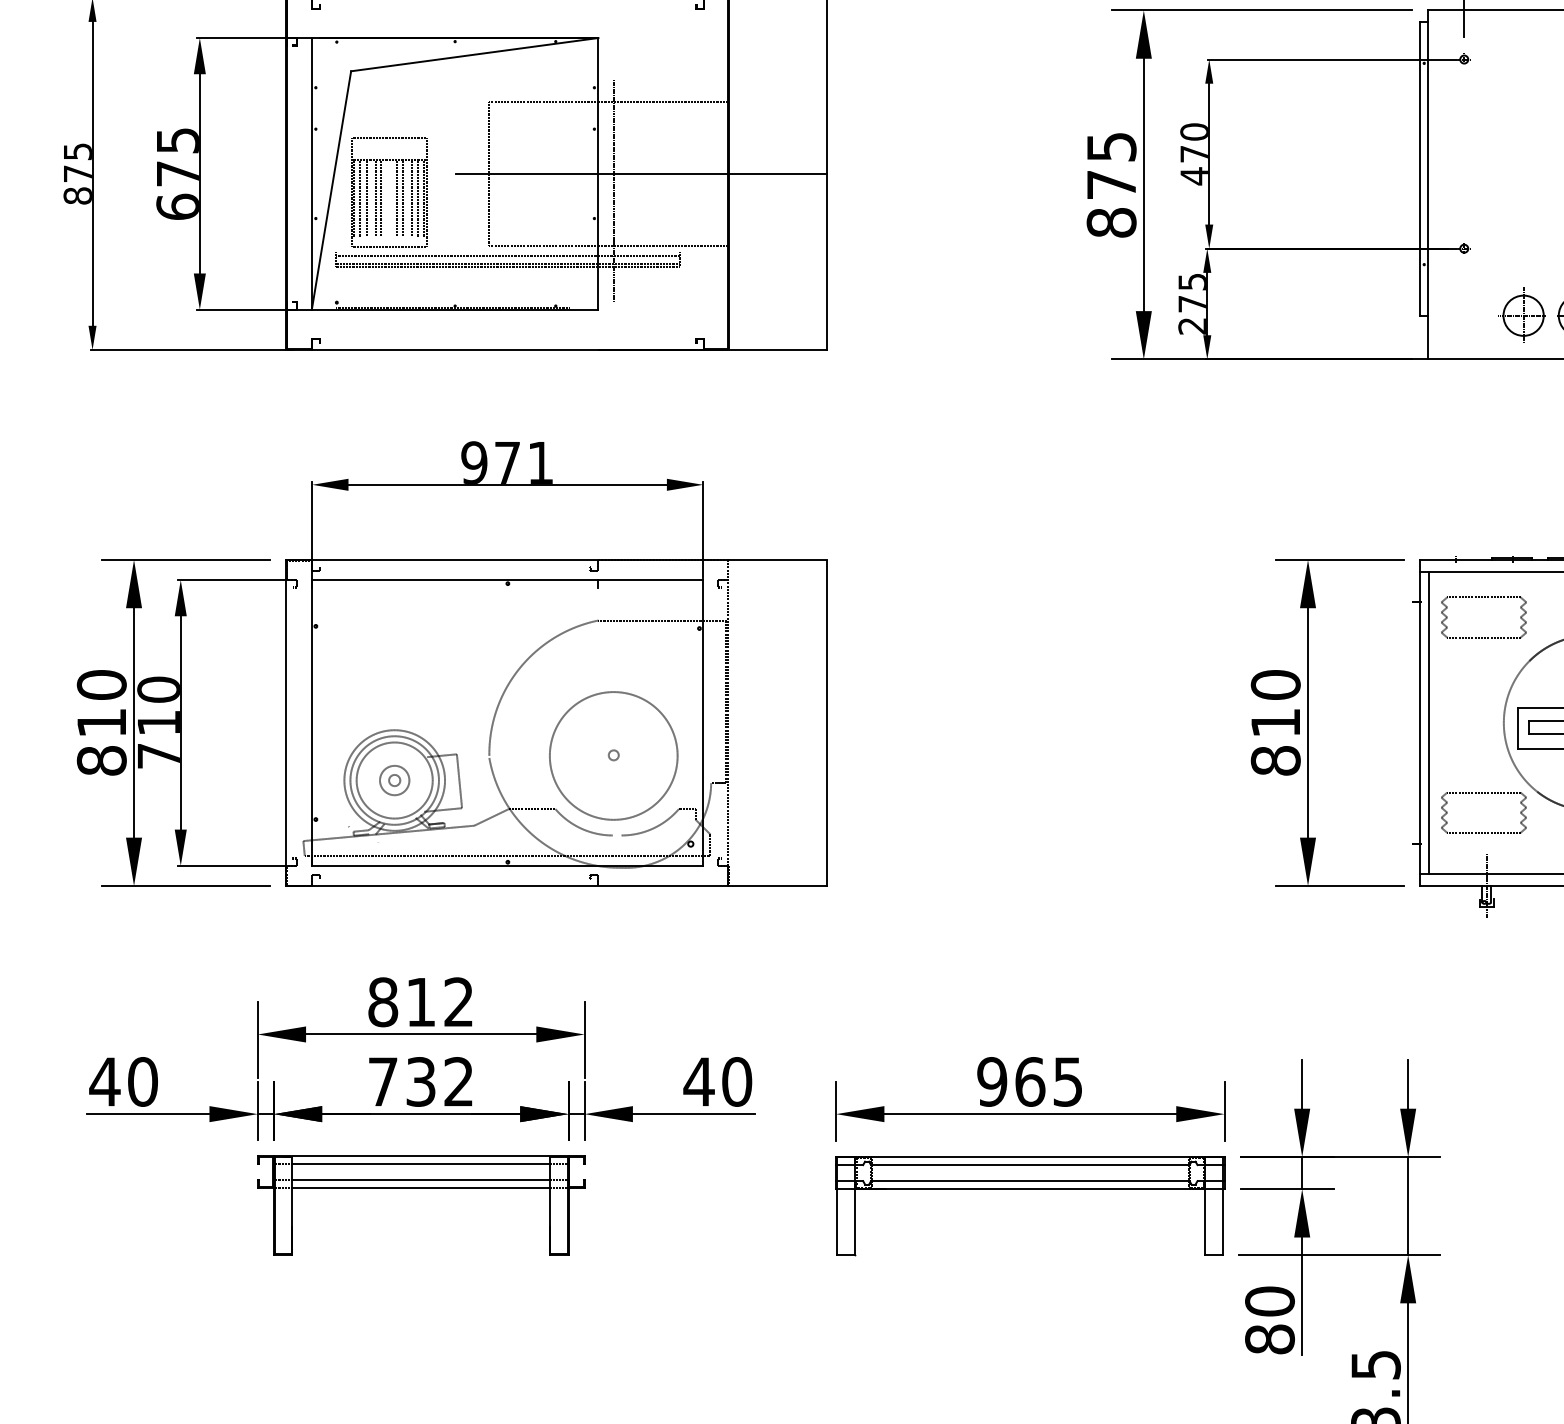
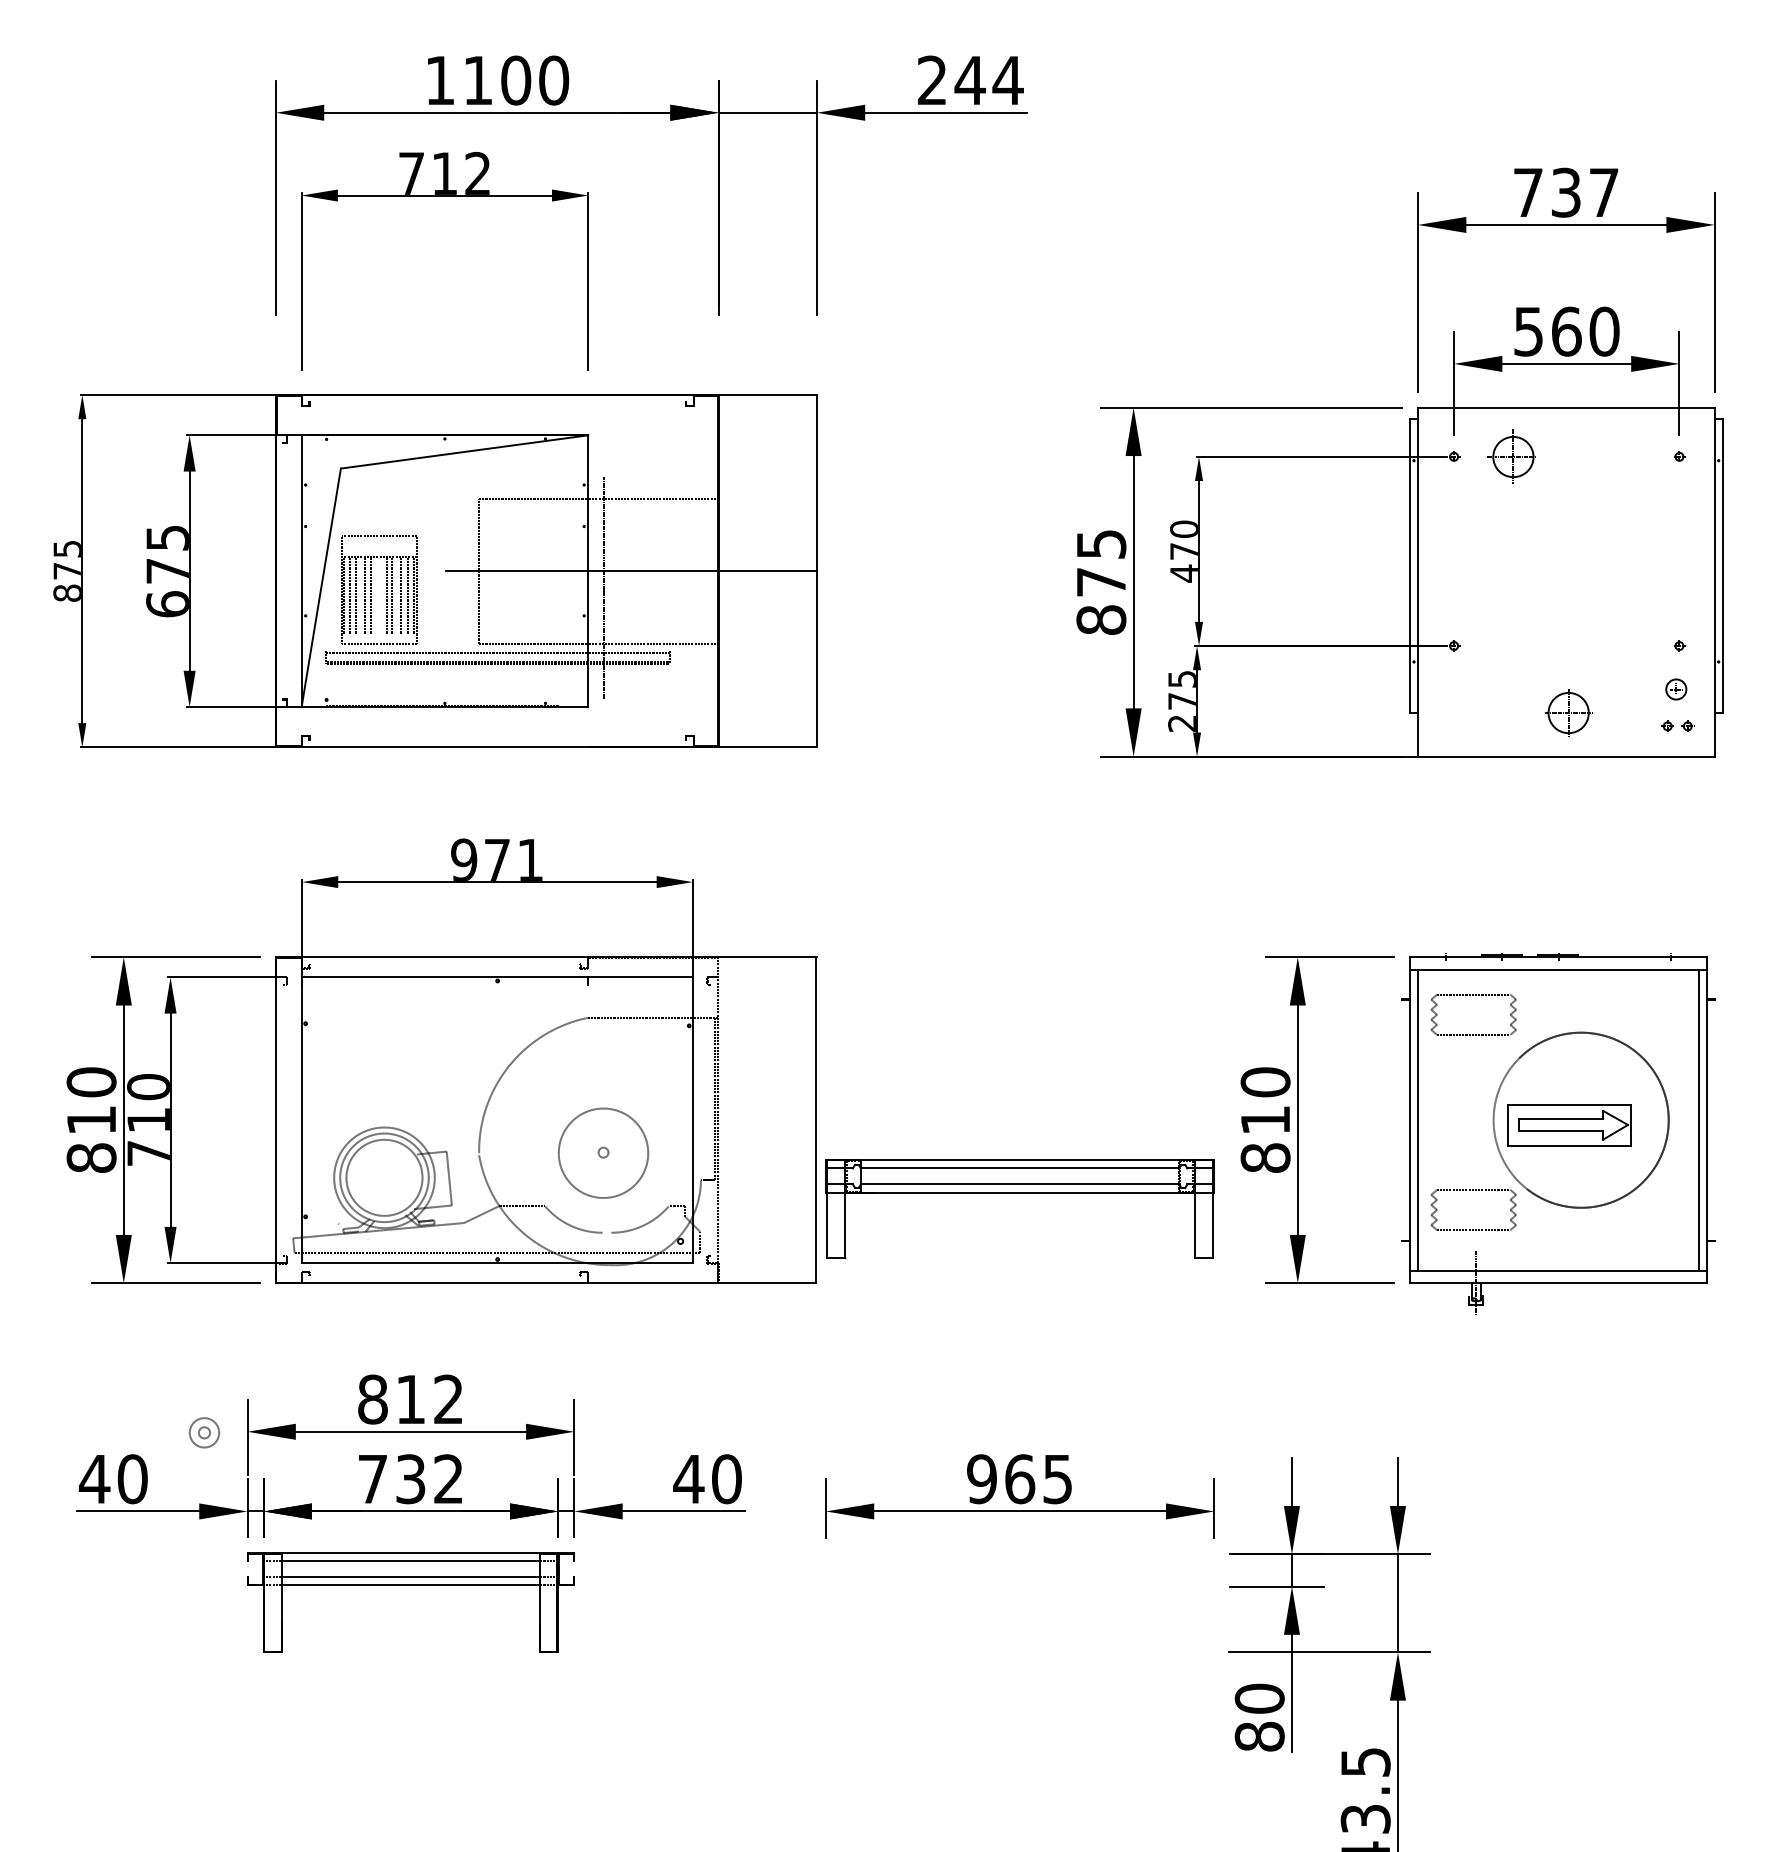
part: (1521, 315) -> (1511, 456), moved
circle: (613, 756) -> (603, 1153), size x0.7
part: (394, 780) -> (204, 1432), moved
part: (1029, 1190) -> (1019, 1193), moved

